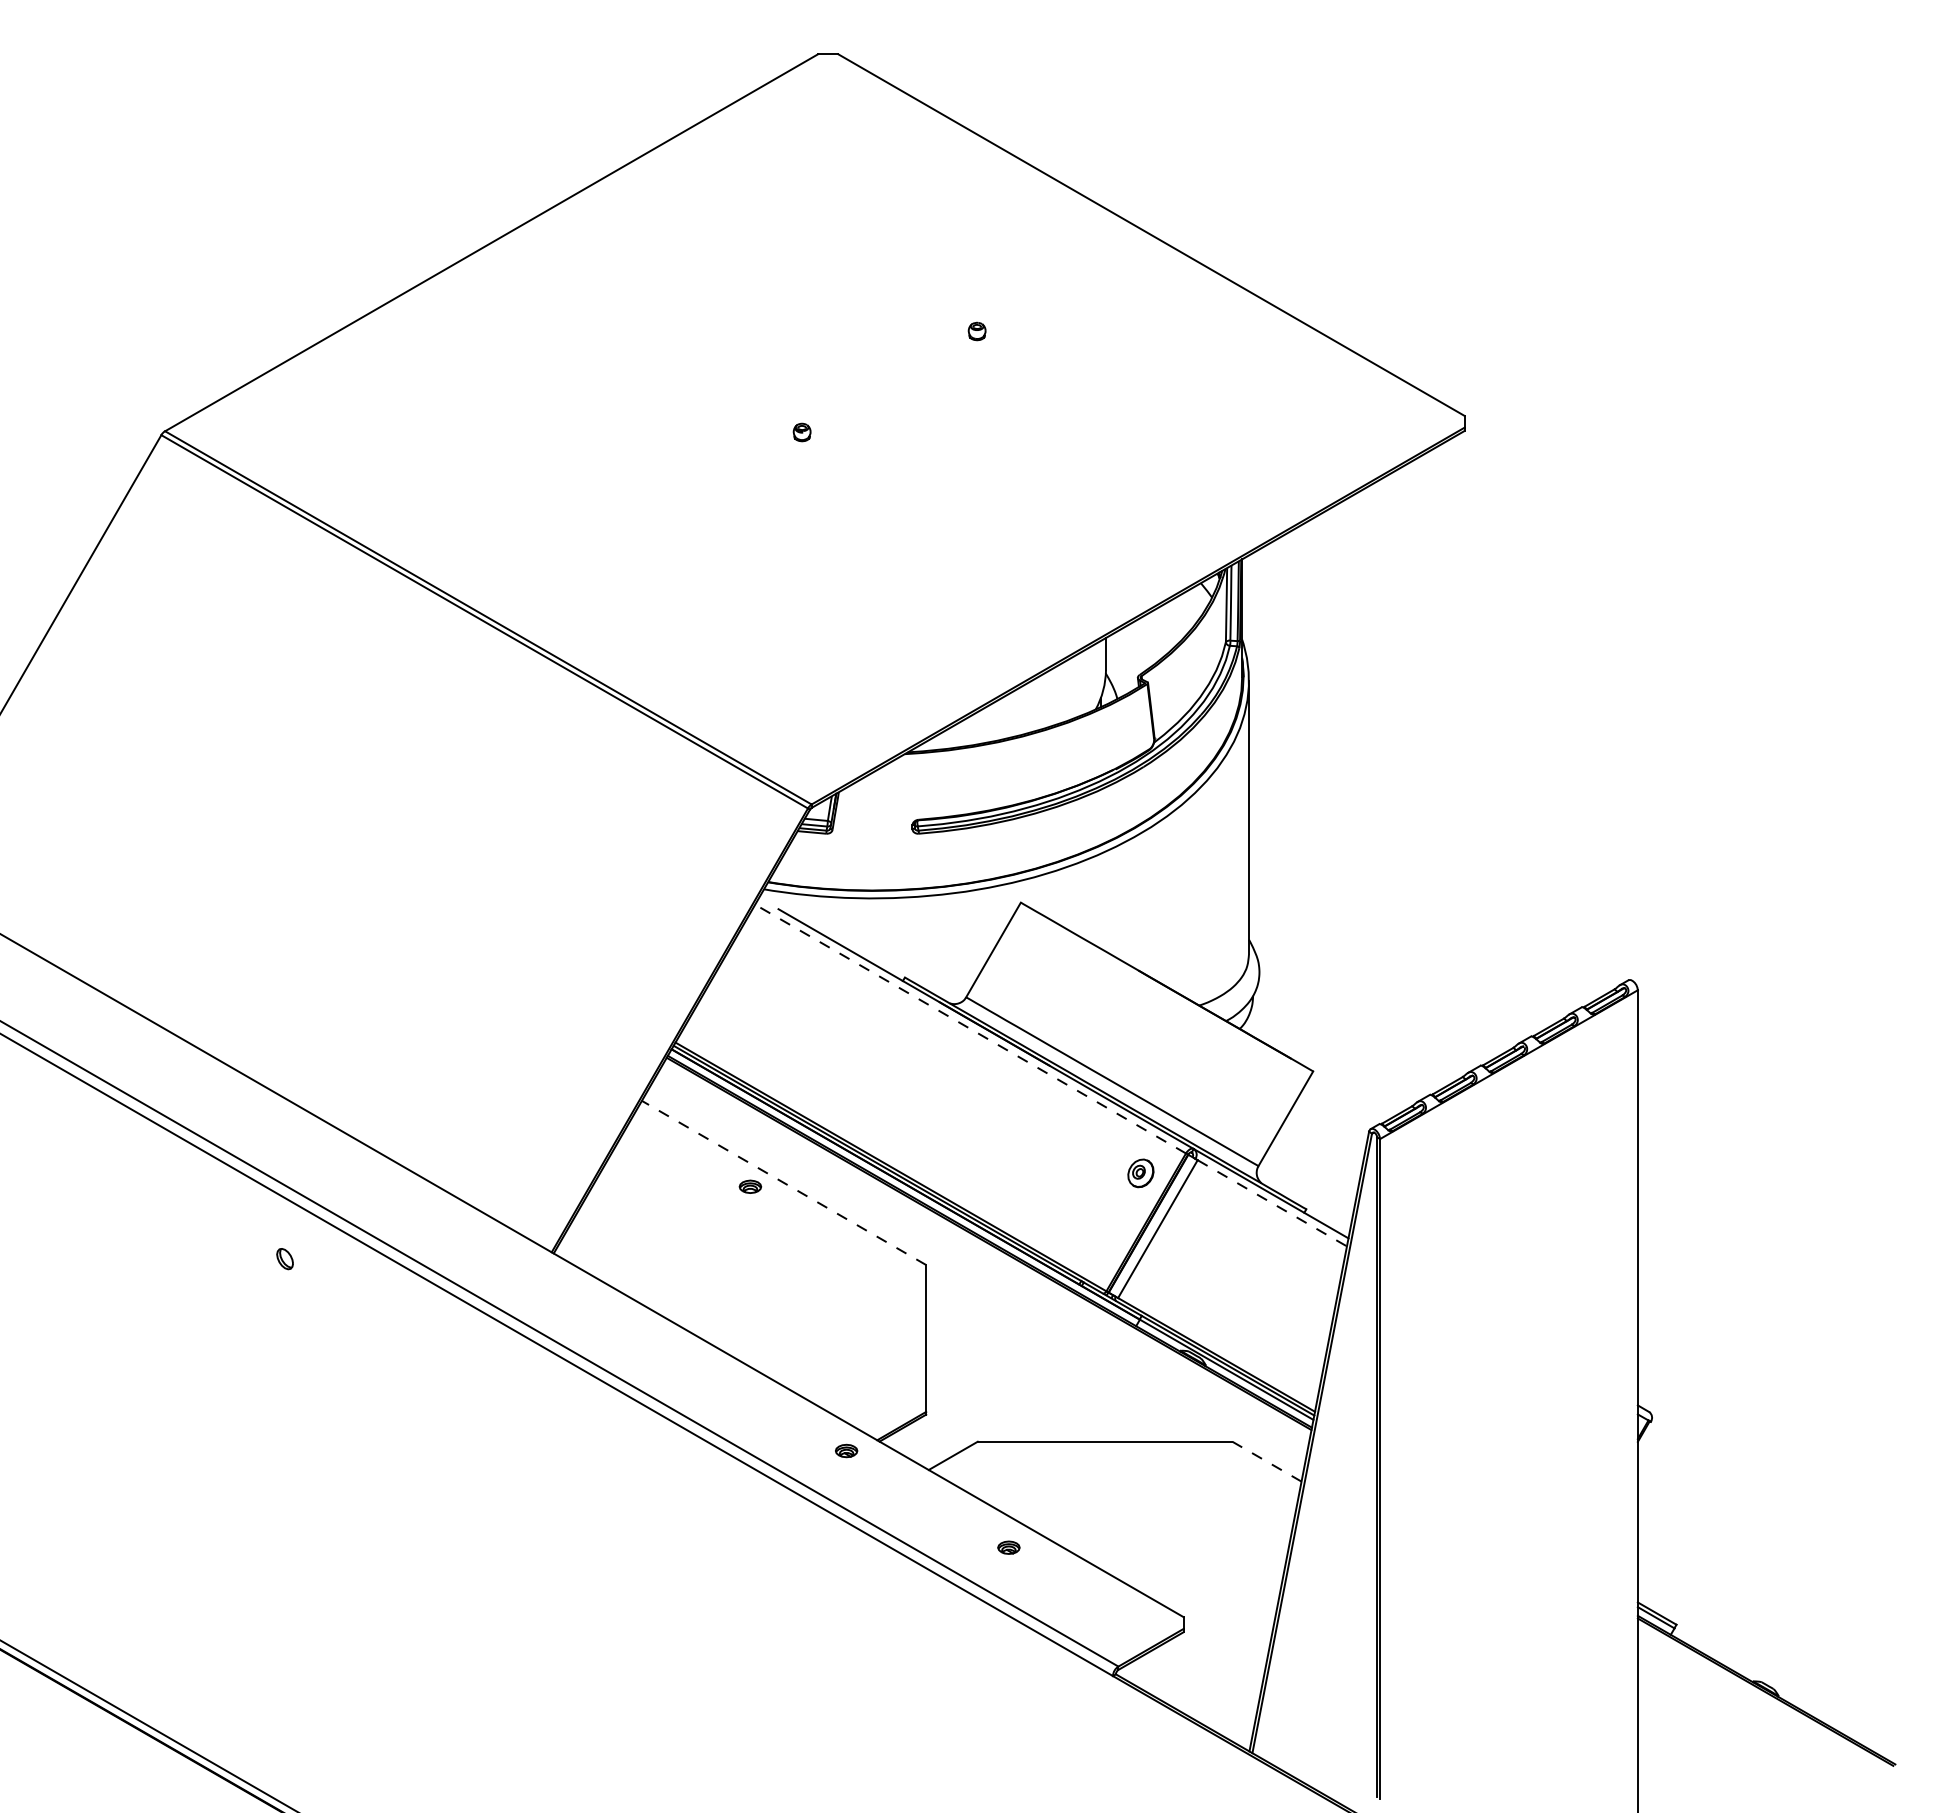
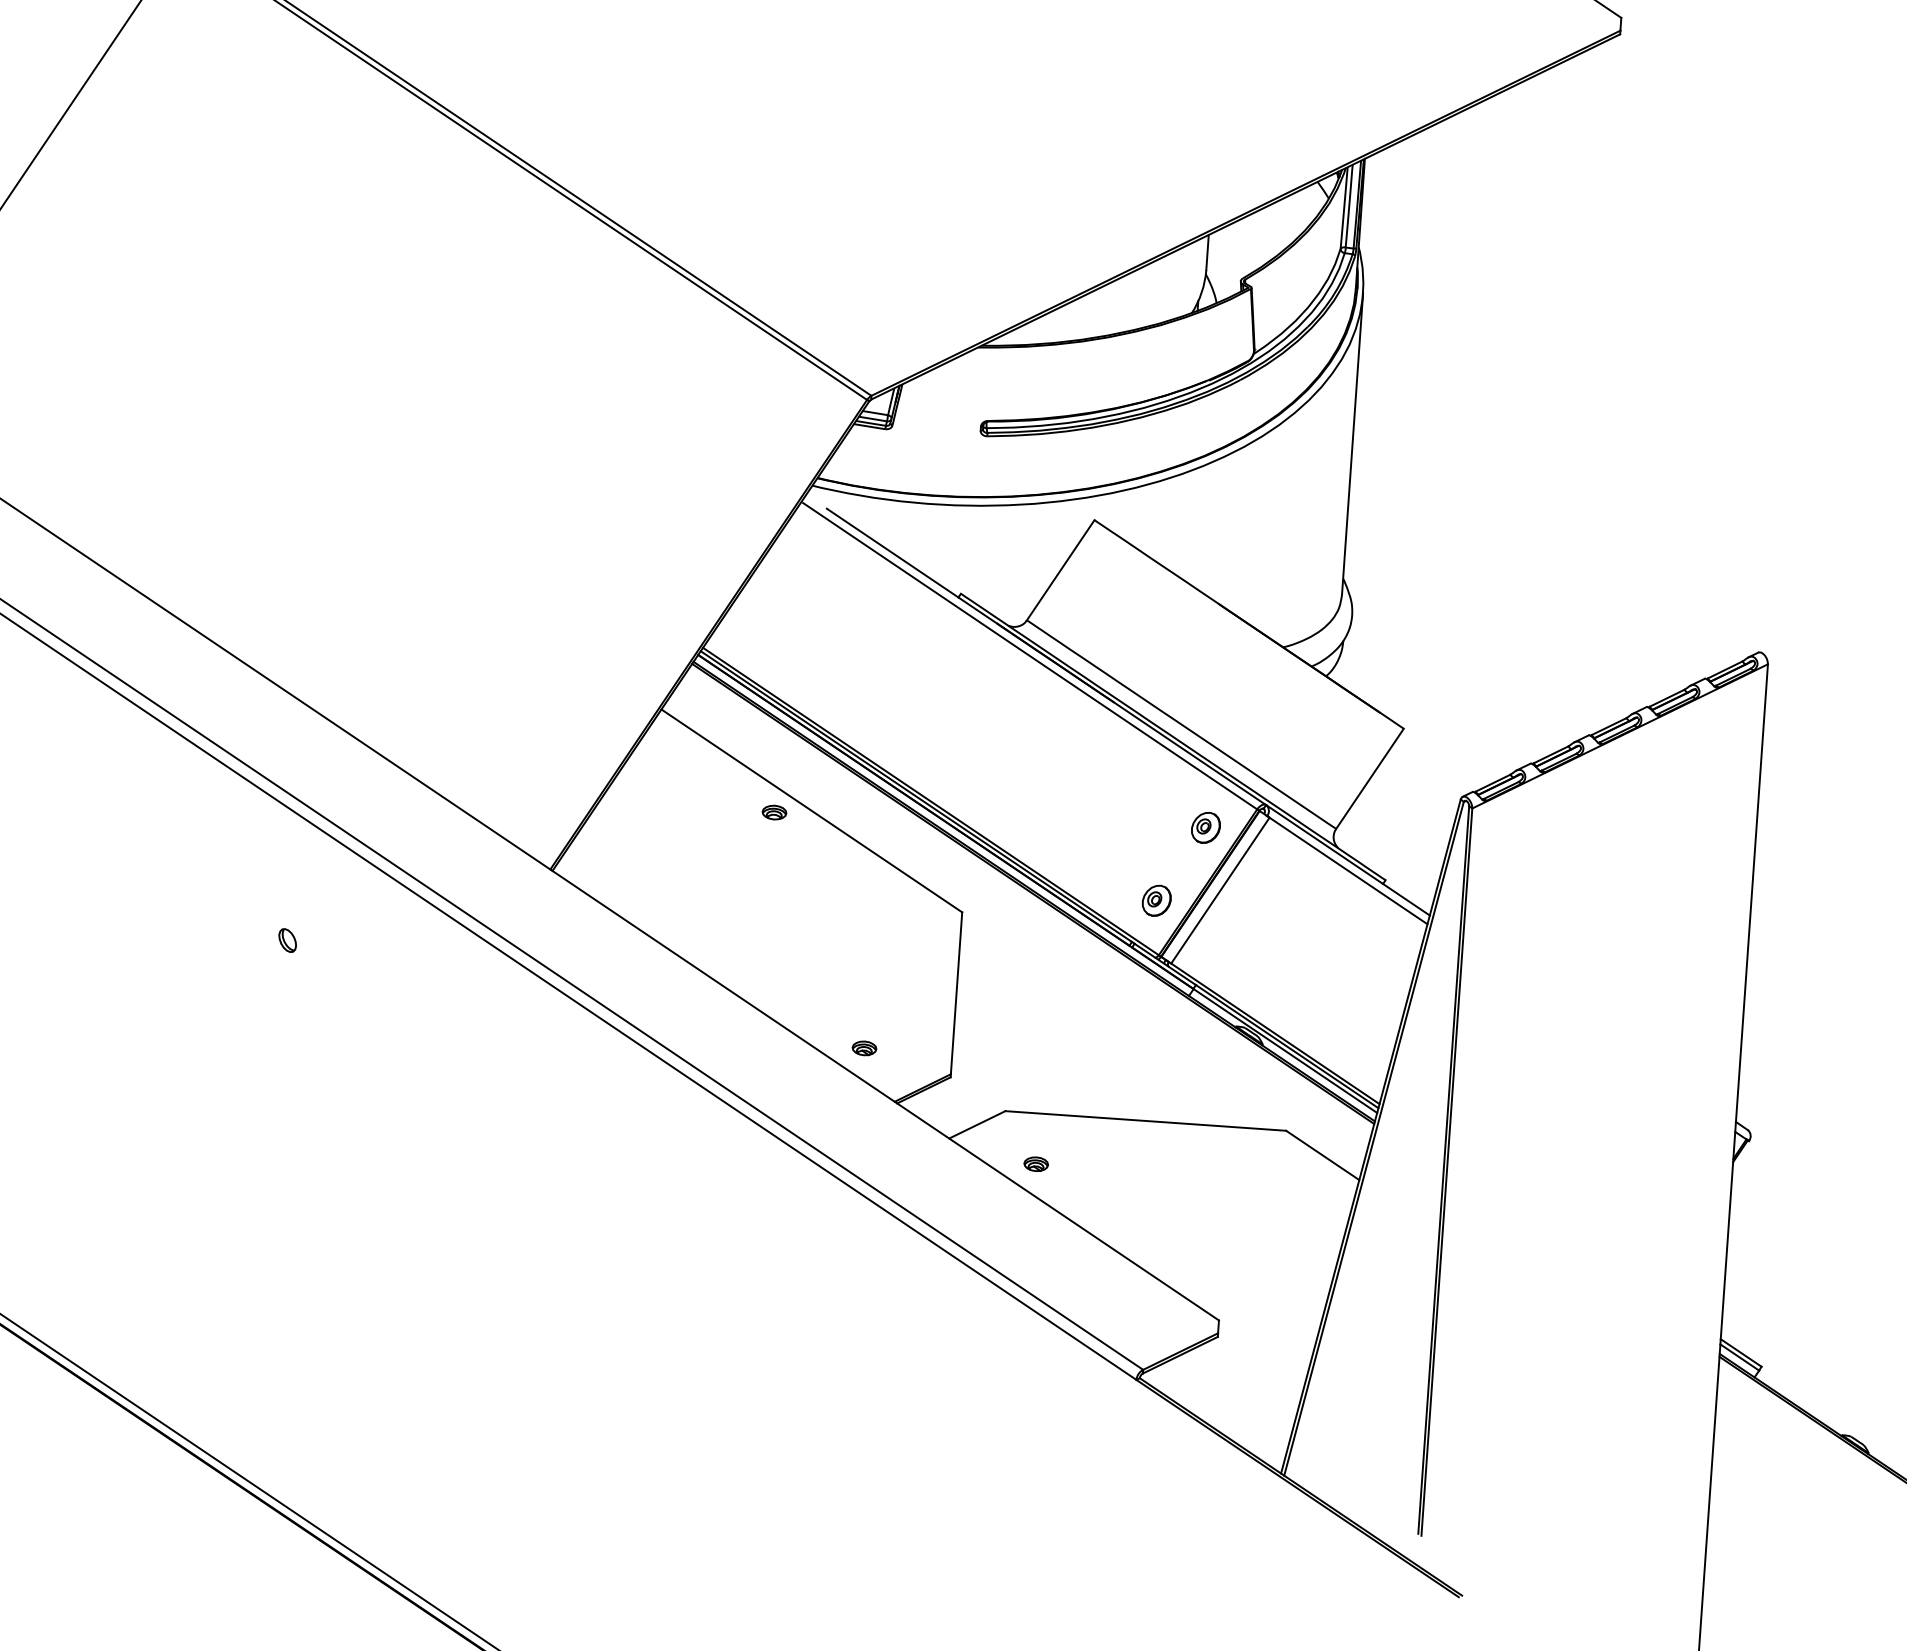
line: (971, 1029) -> (1030, 656), dashed -> solid
line: (783, 1182) -> (811, 810), dashed -> solid
line: (1272, 1203) -> (1348, 871), dashed -> solid
part: (1100, 1242) -> (1156, 900), added
part: (284, 1259) -> (287, 940), moved
part: (846, 1450) -> (864, 1047), moved
line: (1267, 1461) -> (1323, 1155), dashed -> solid
part: (1008, 1547) -> (1035, 1163), moved

